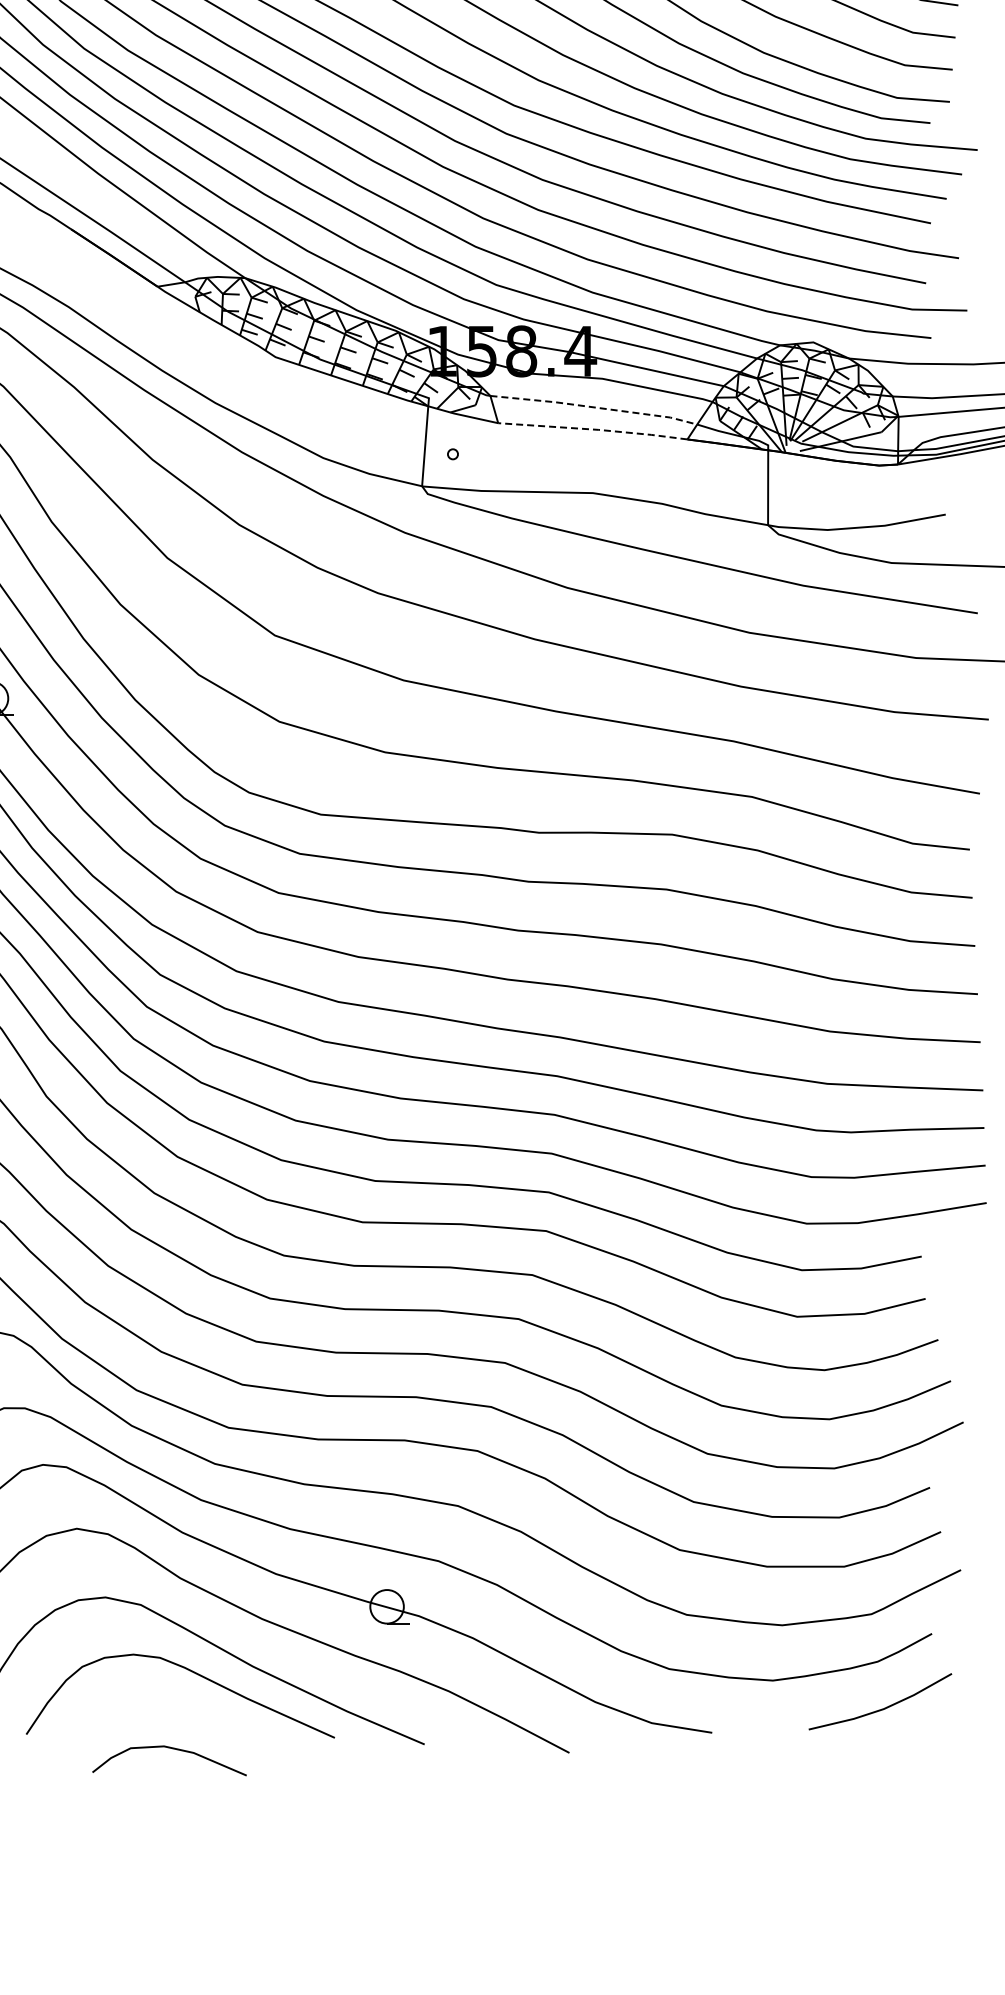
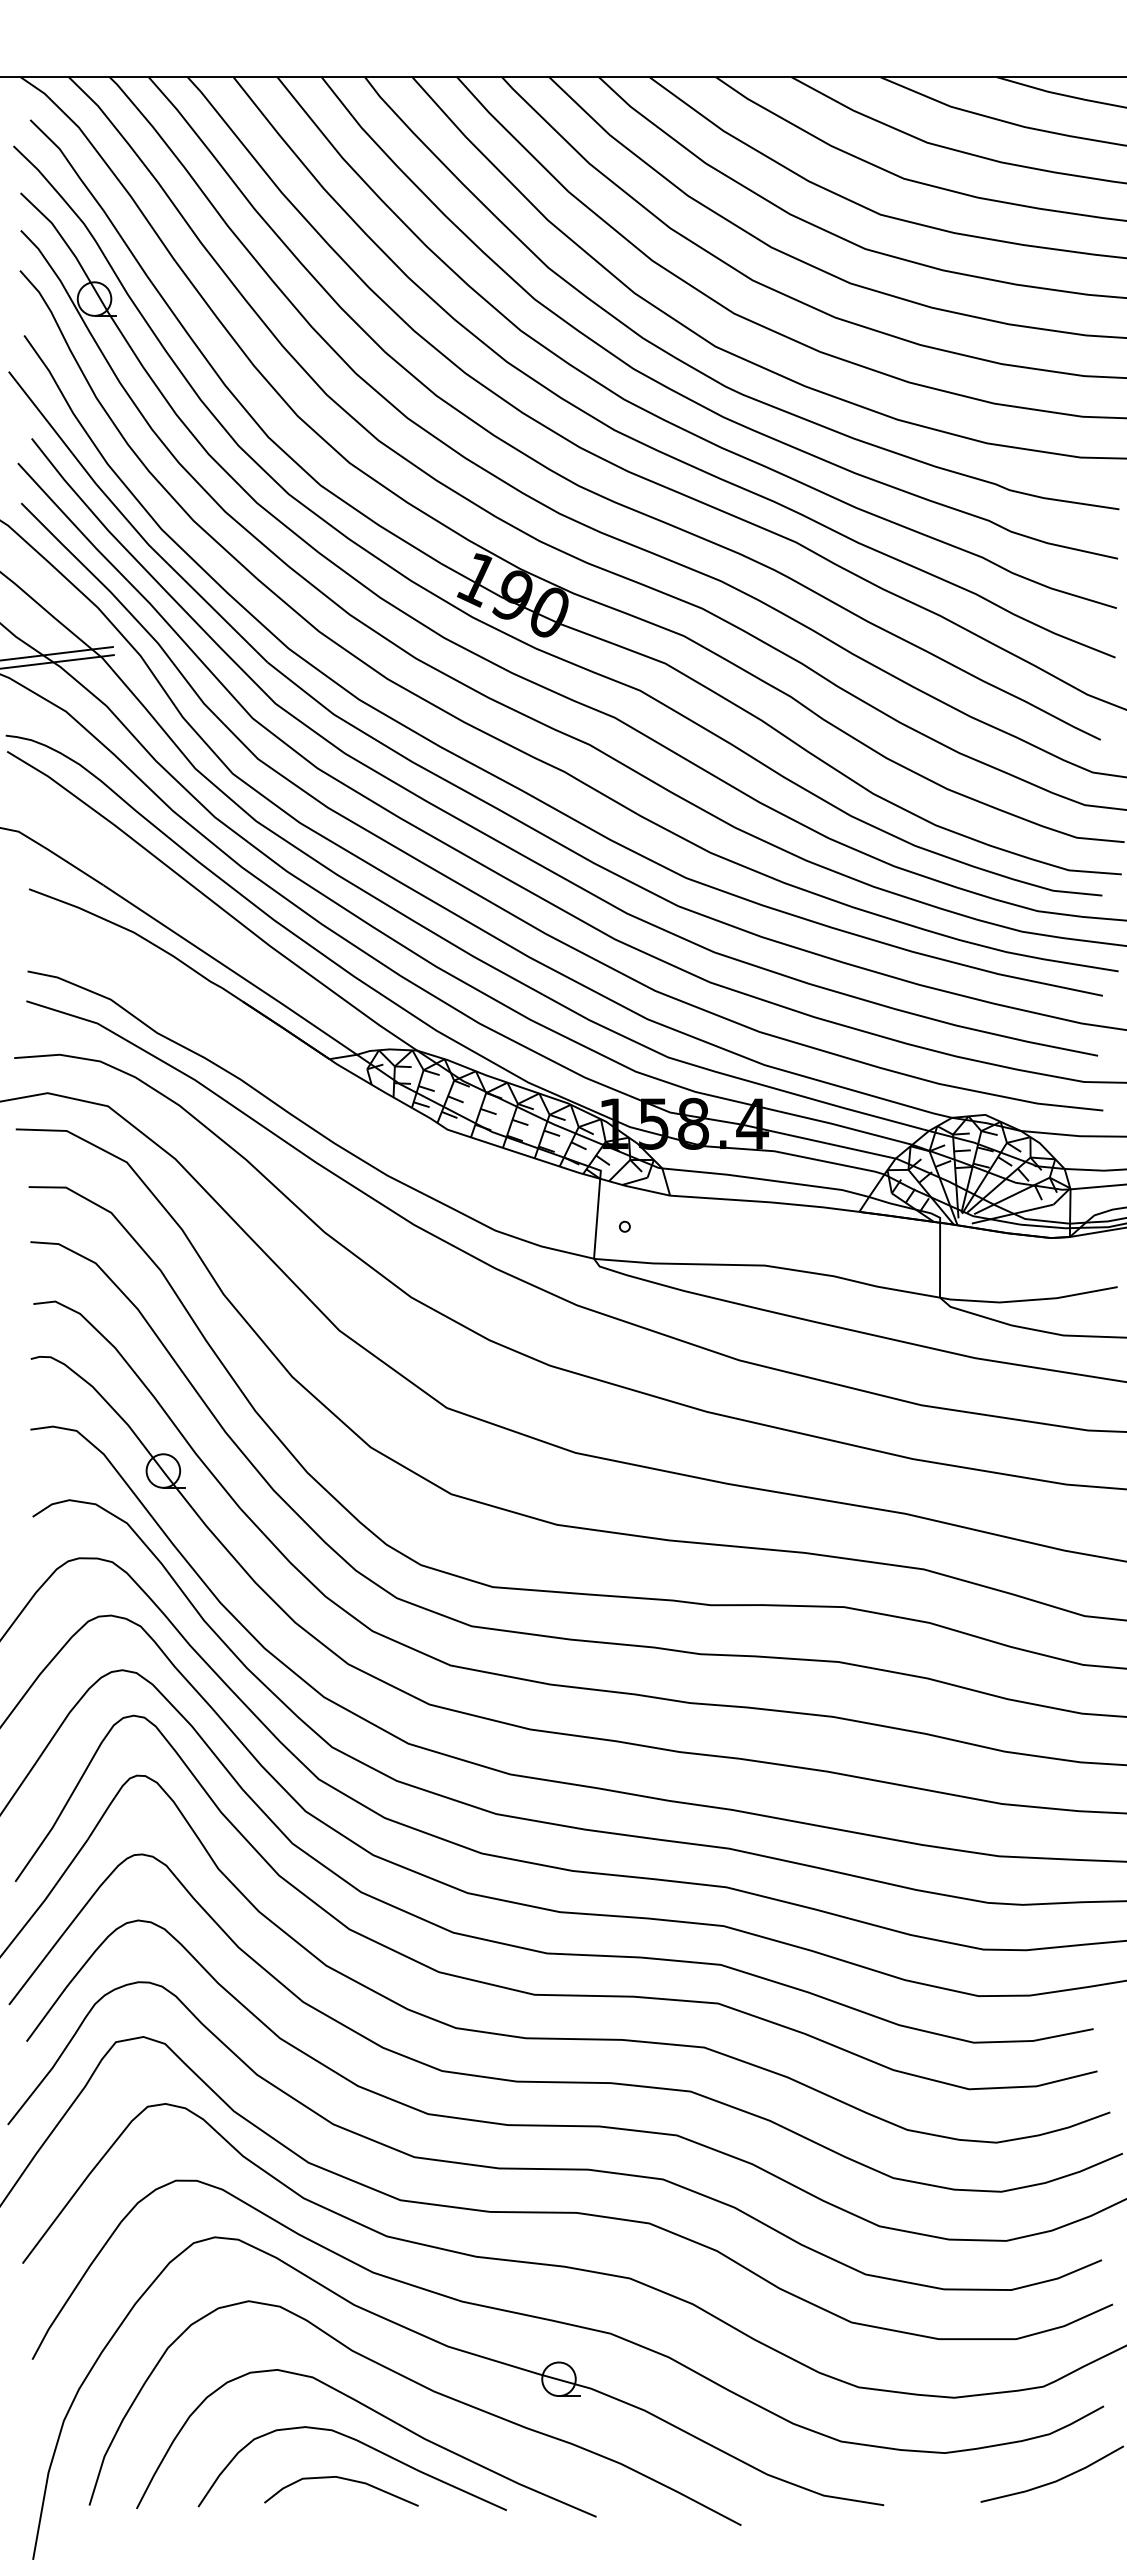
line: (594, 407) -> (766, 1179), dashed -> solid
line: (593, 430) -> (765, 1202), dashed -> solid
curve: (170, 1749) -> (342, 2479), moved

